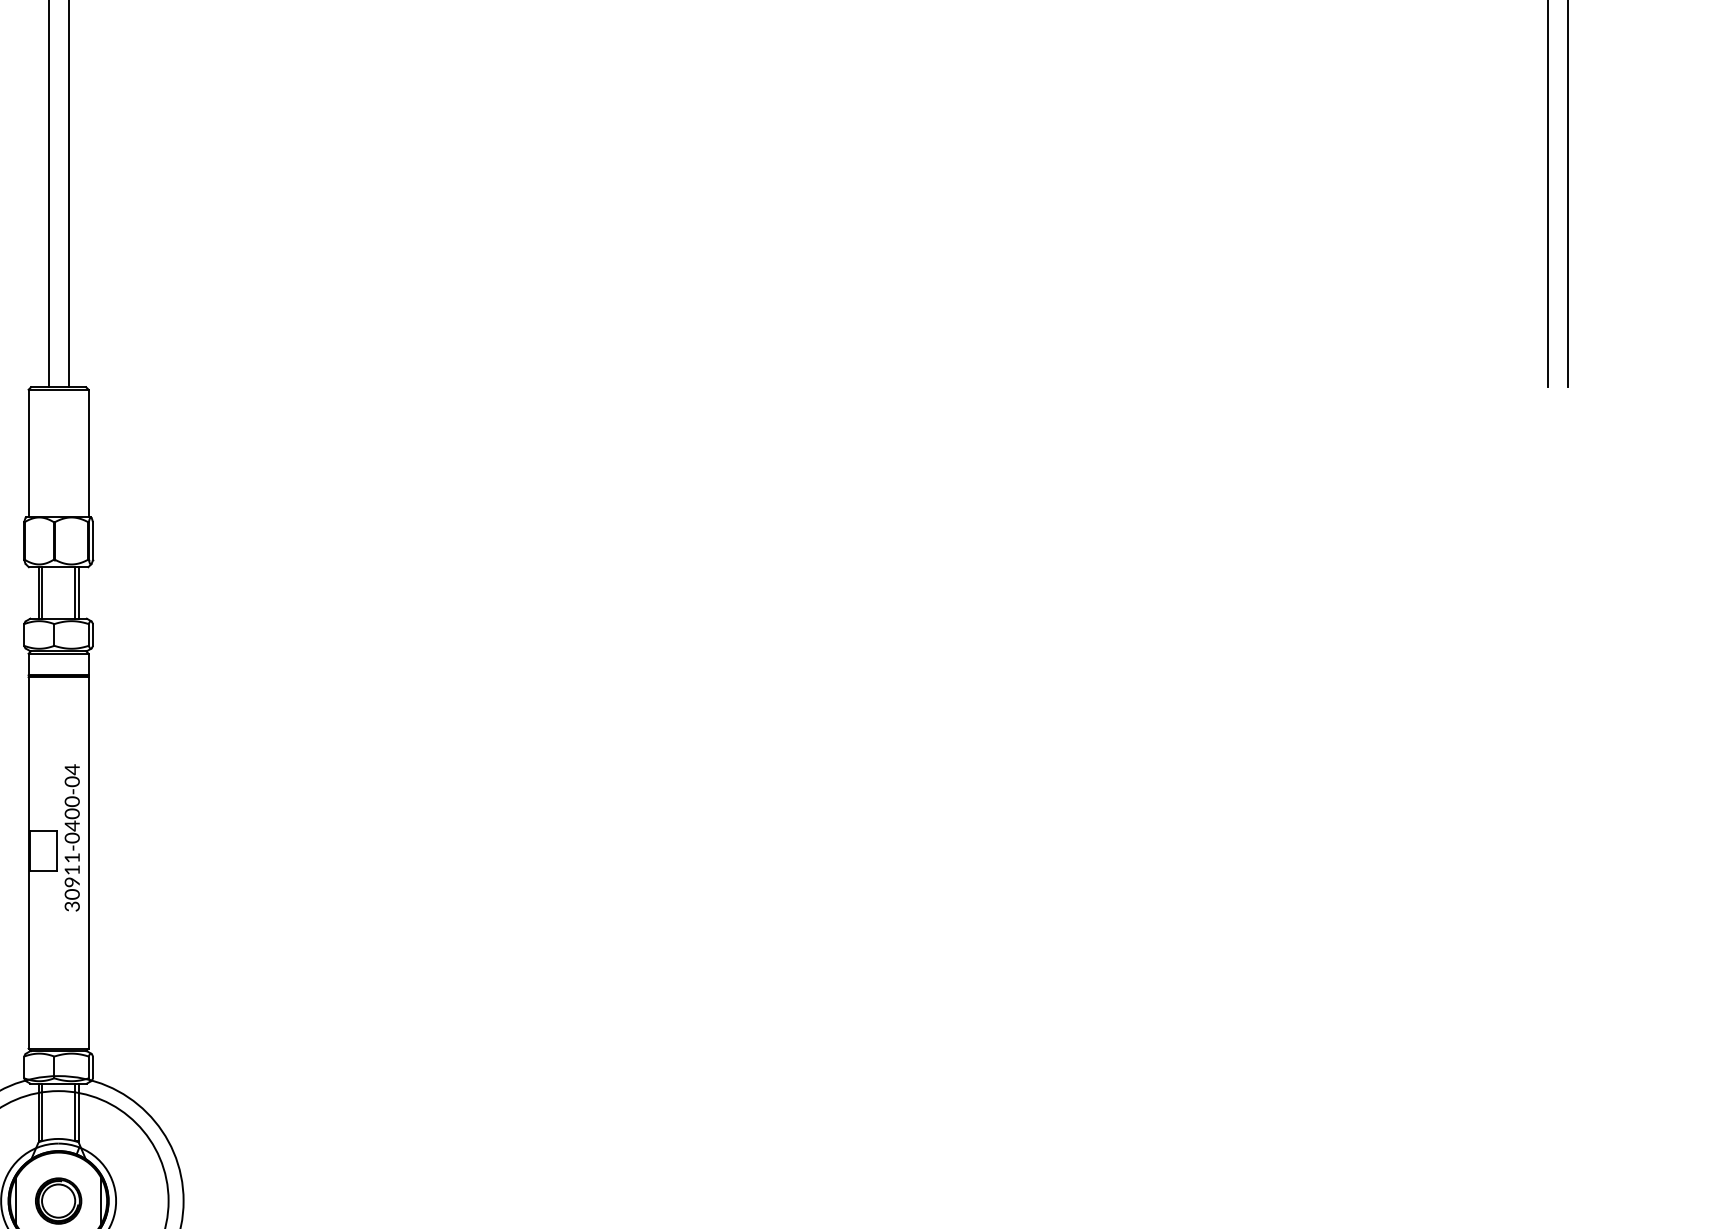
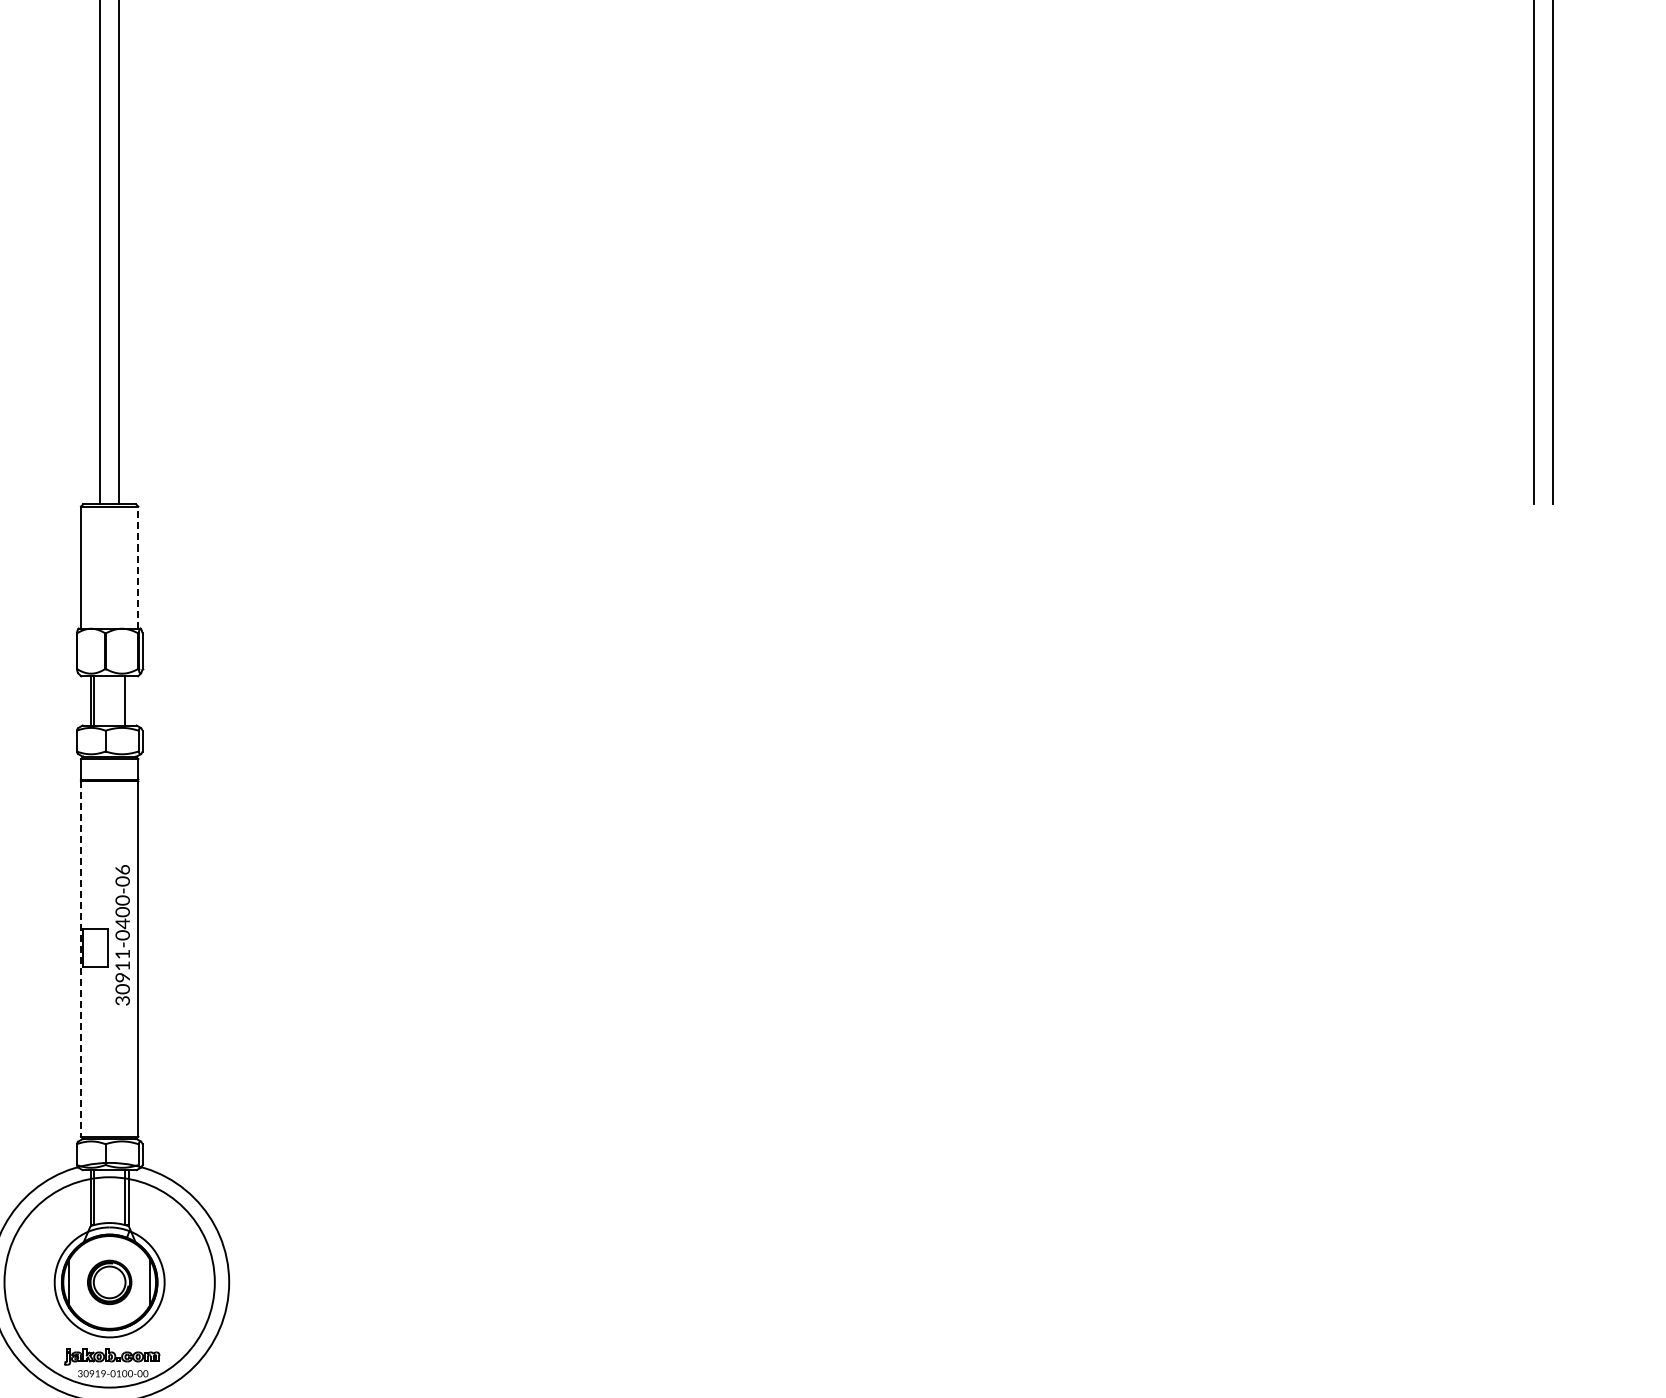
line: (88, 453) -> (138, 567), solid -> dashed
line: (78, 592) -> (128, 700), removed
text: (72, 769) -> (122, 869), 30911-0400-04 -> 30911-0400-06
line: (29, 863) -> (81, 959), solid -> dashed

